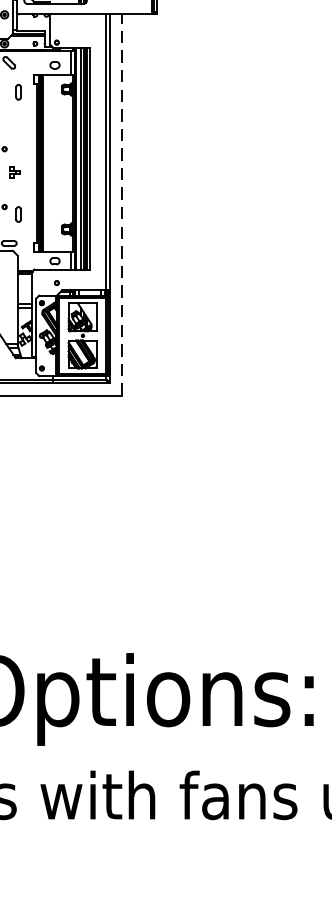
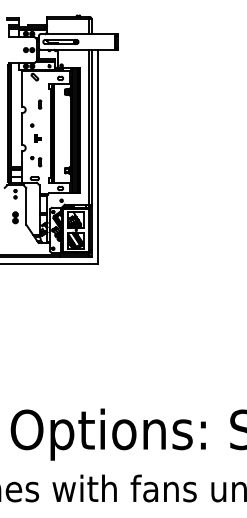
part: (19, 92) -> (40, 104), moved
line: (122, 204) -> (98, 156), dashed -> solid

